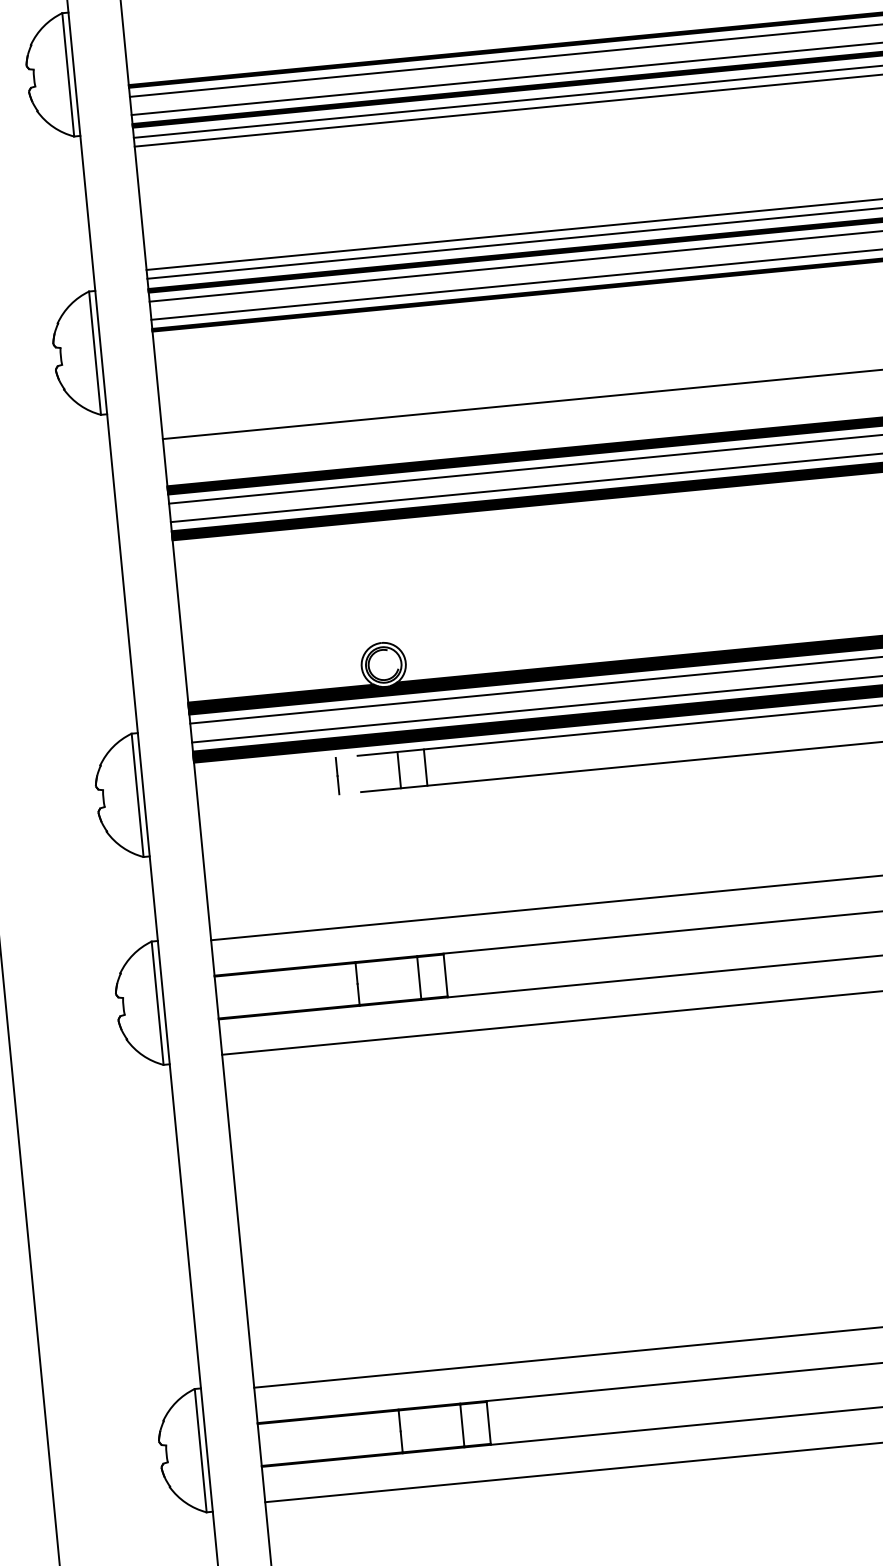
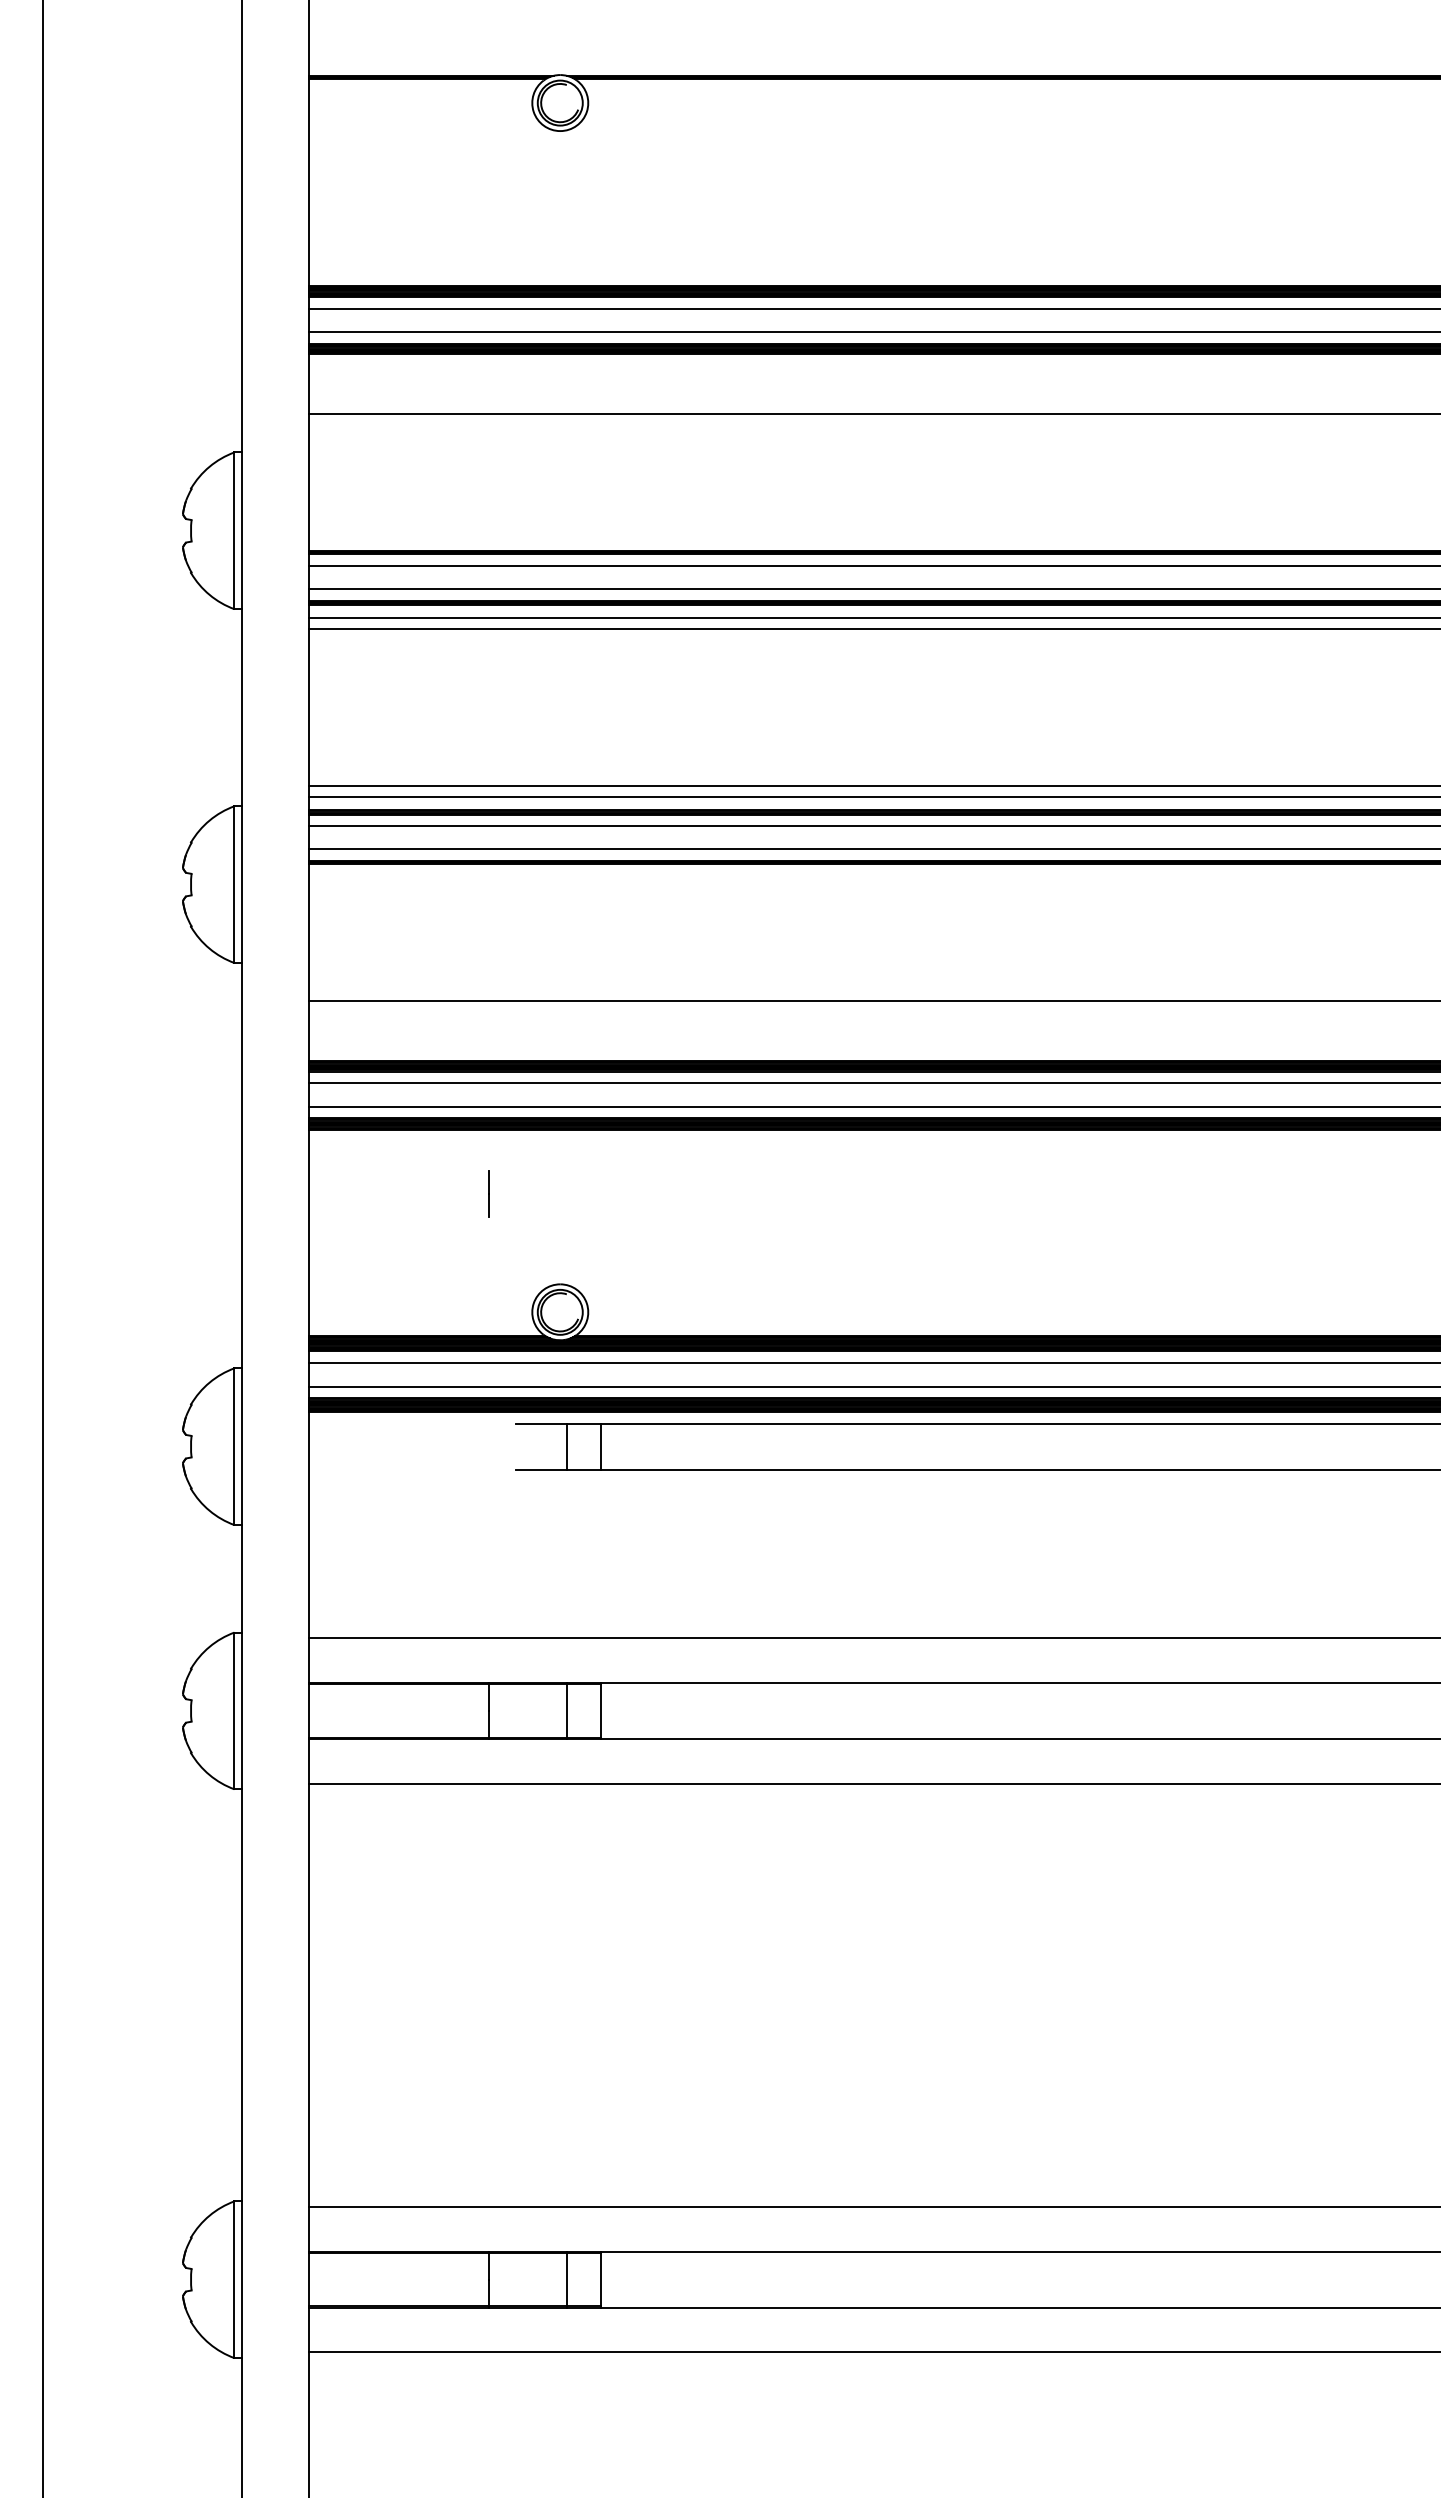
line: (337, 775) -> (488, 1193), moved

